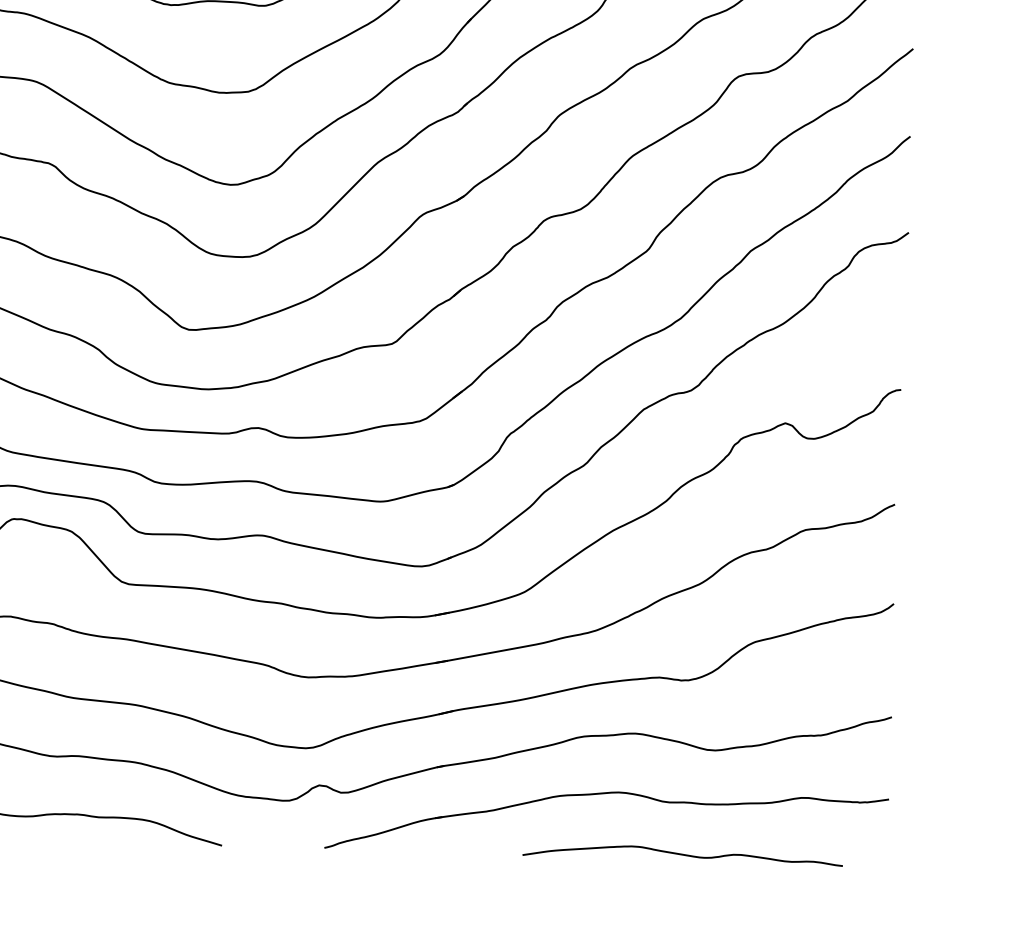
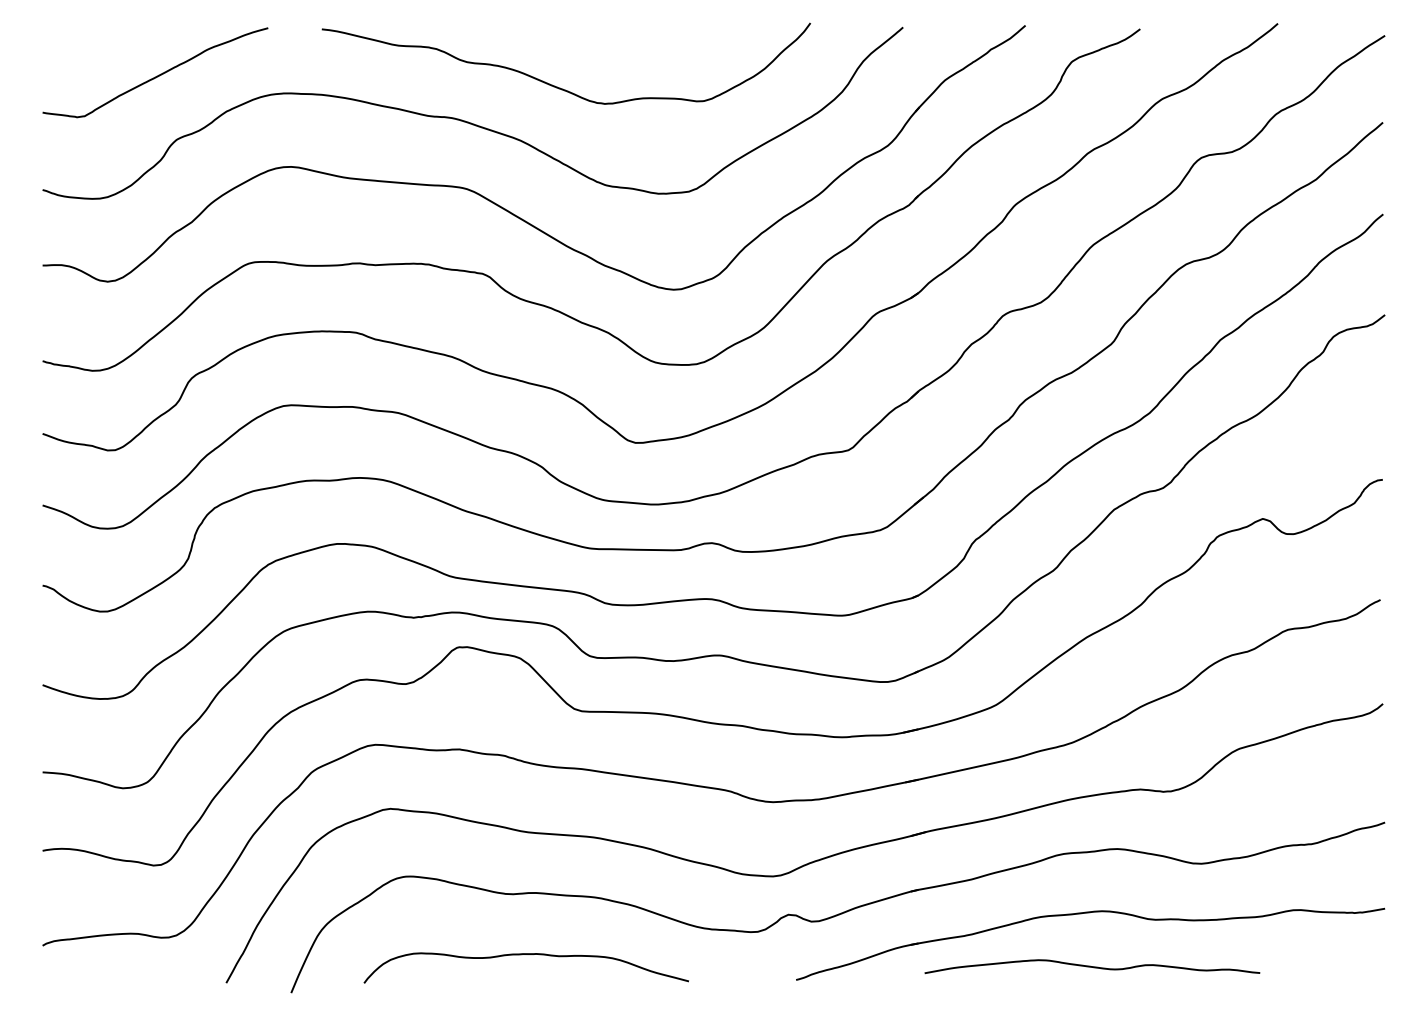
curve: (682, 854) -> (1092, 966), moved

